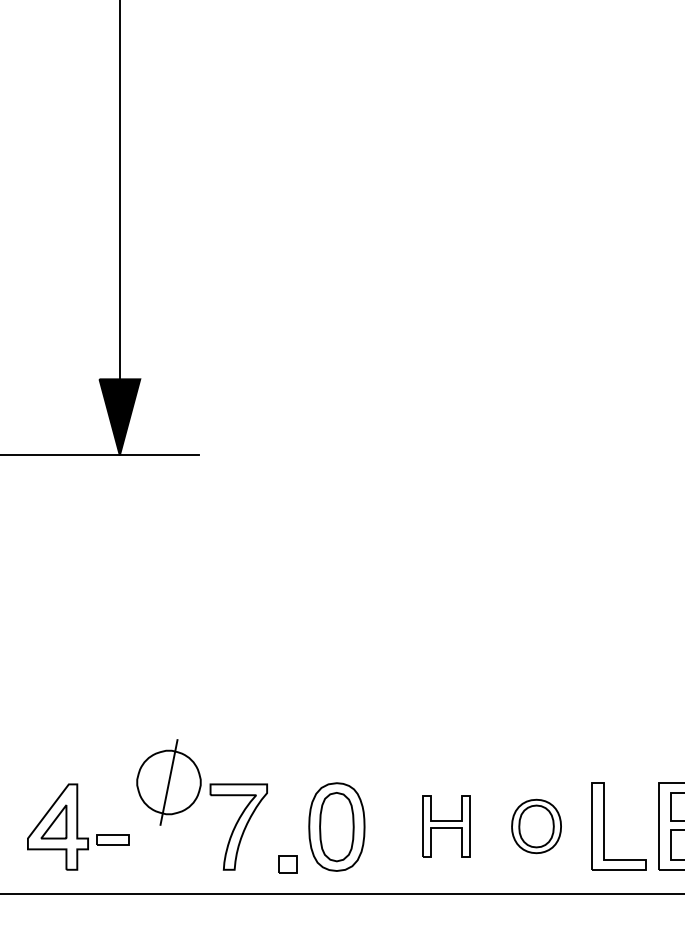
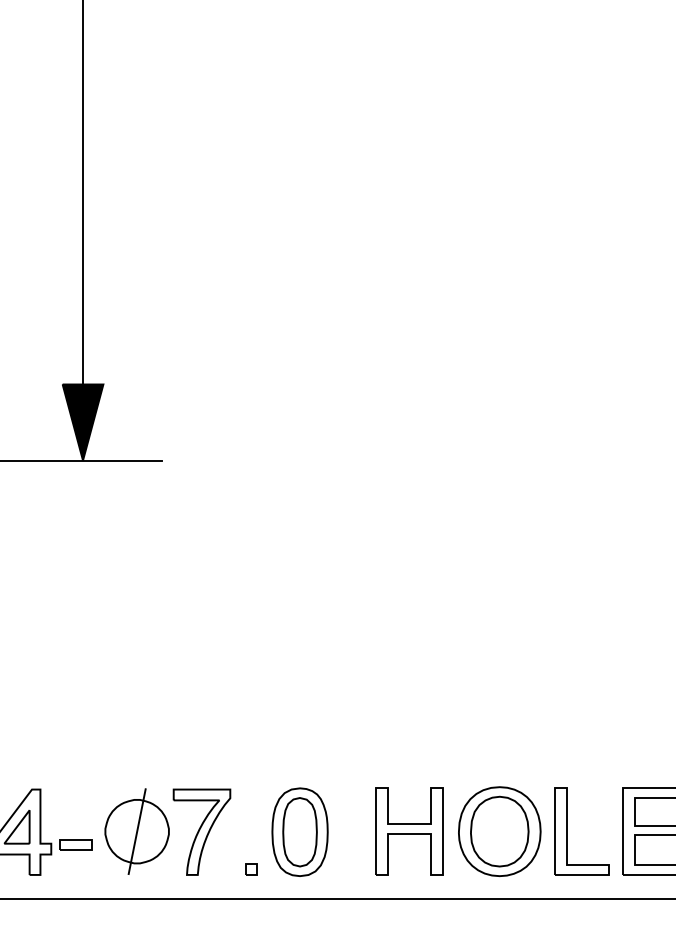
part: (168, 782) -> (136, 831), moved
part: (446, 826) -> (409, 831), size x1.43
part: (536, 826) -> (499, 831), size x1.67
part: (288, 864) -> (251, 869), size x0.62

